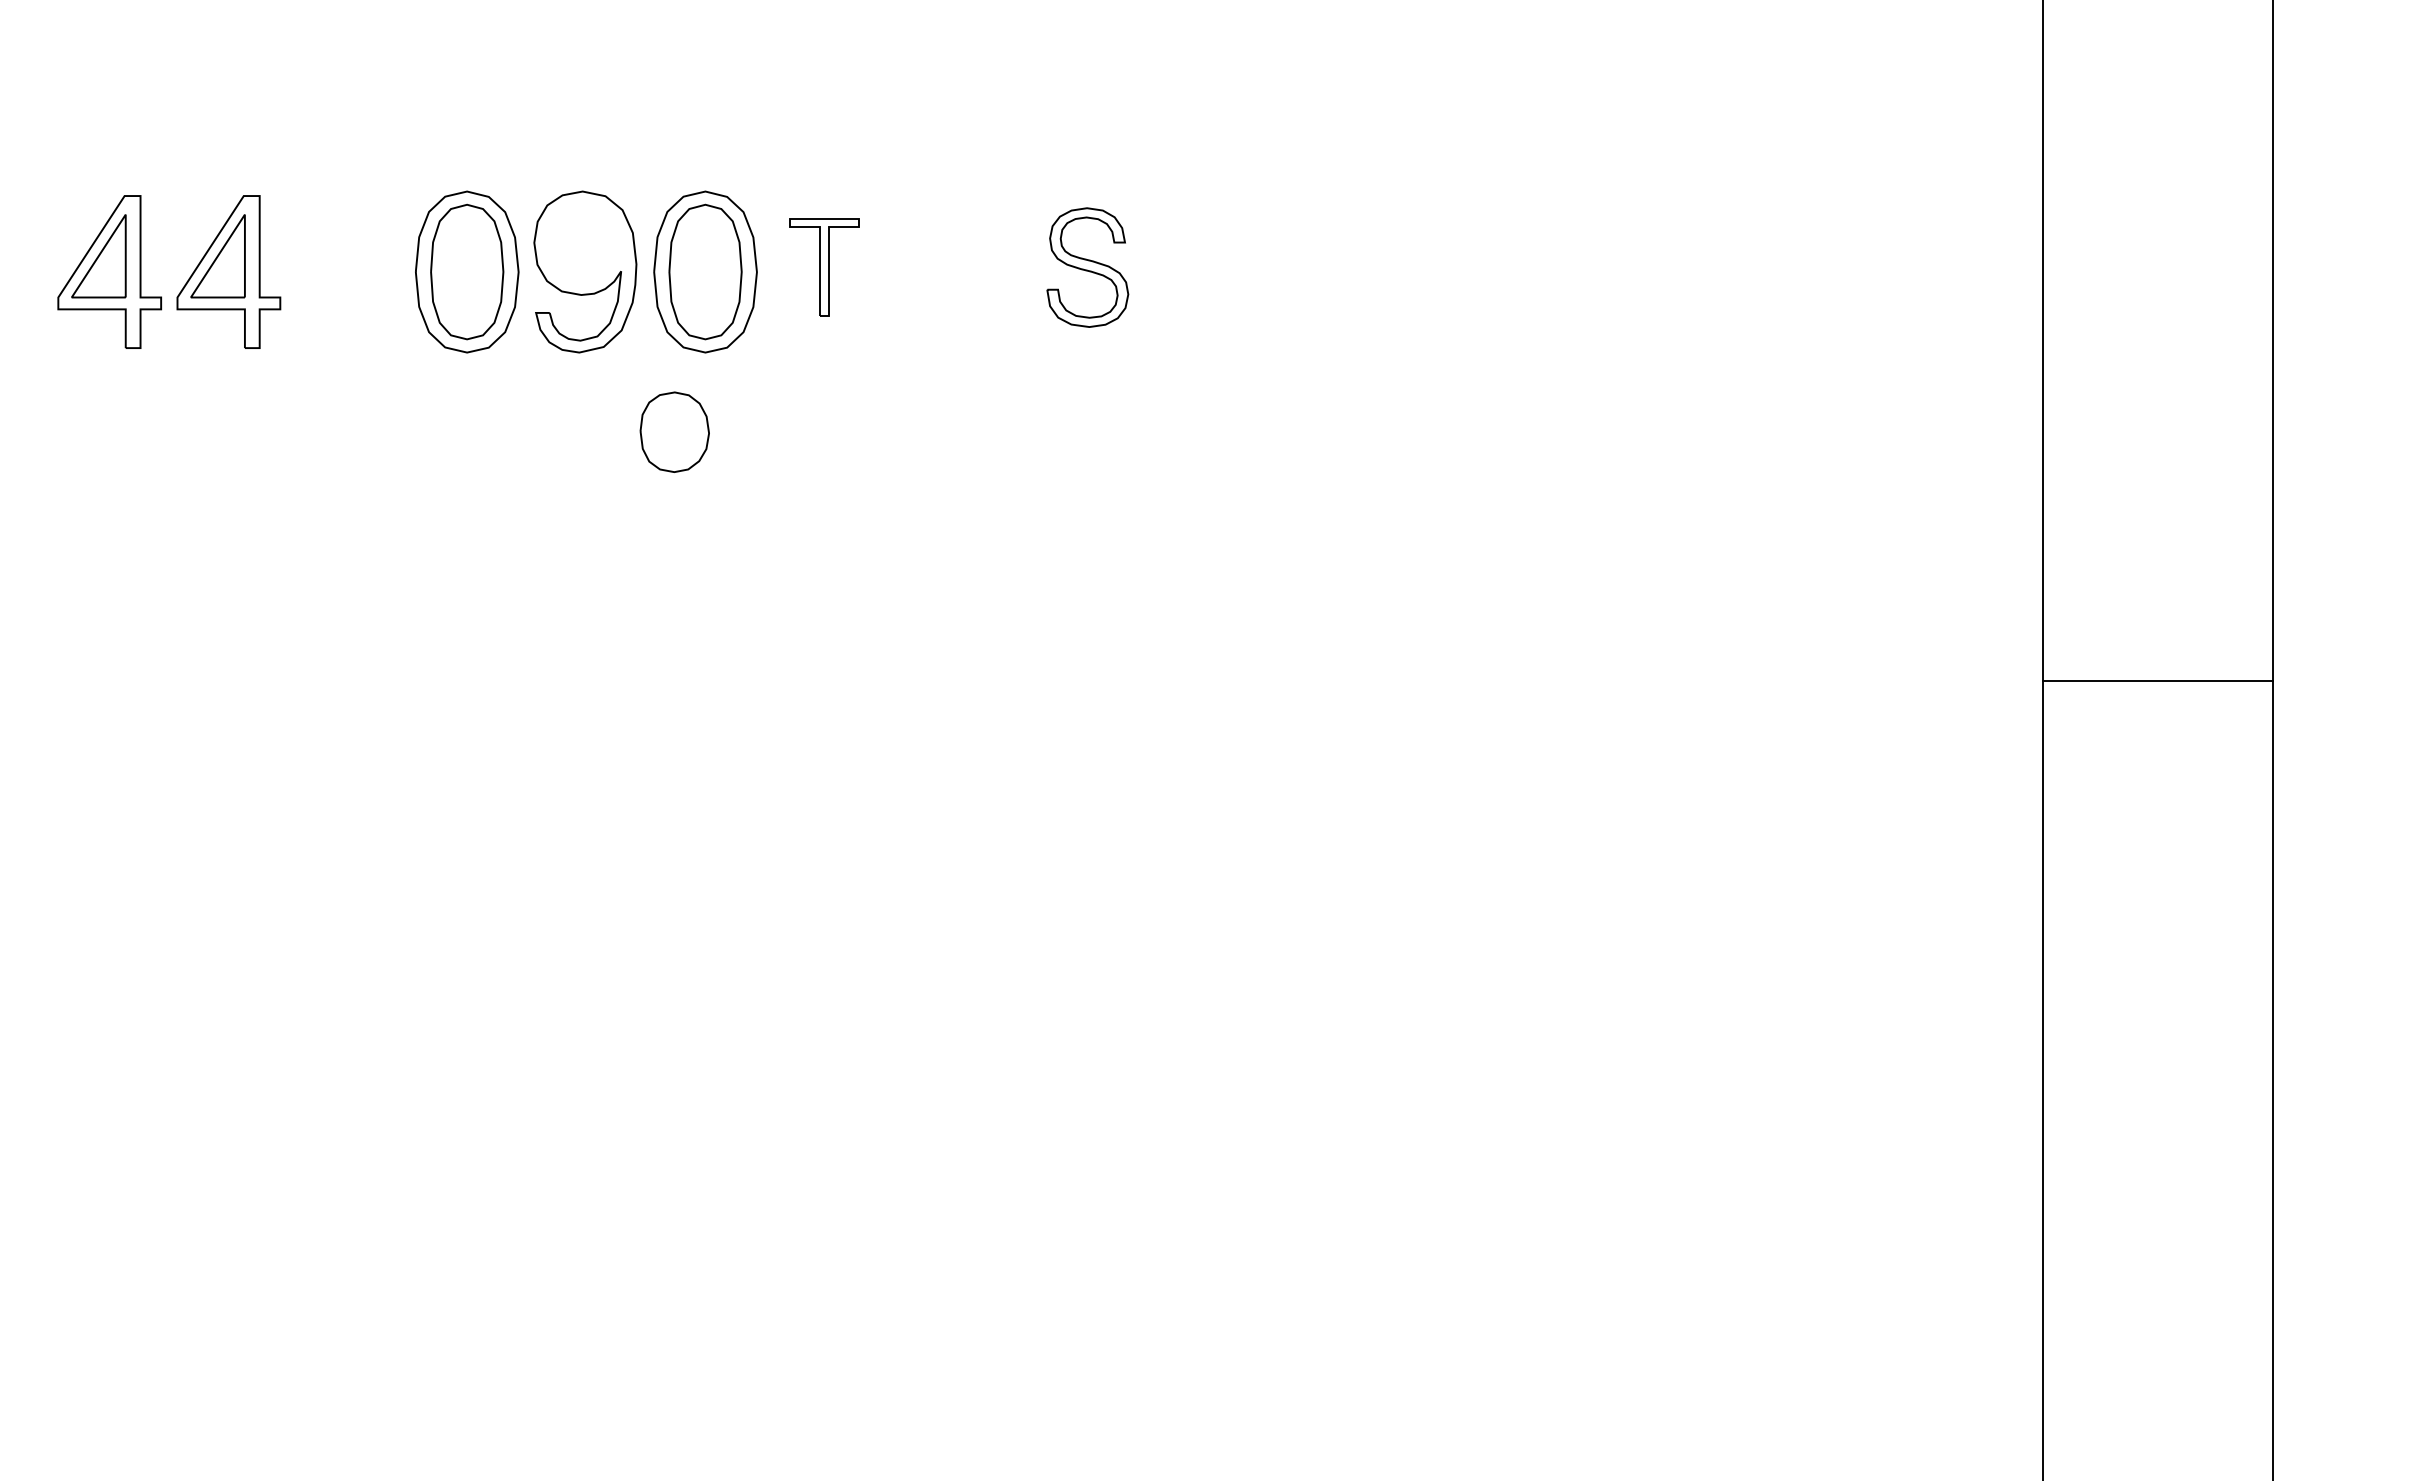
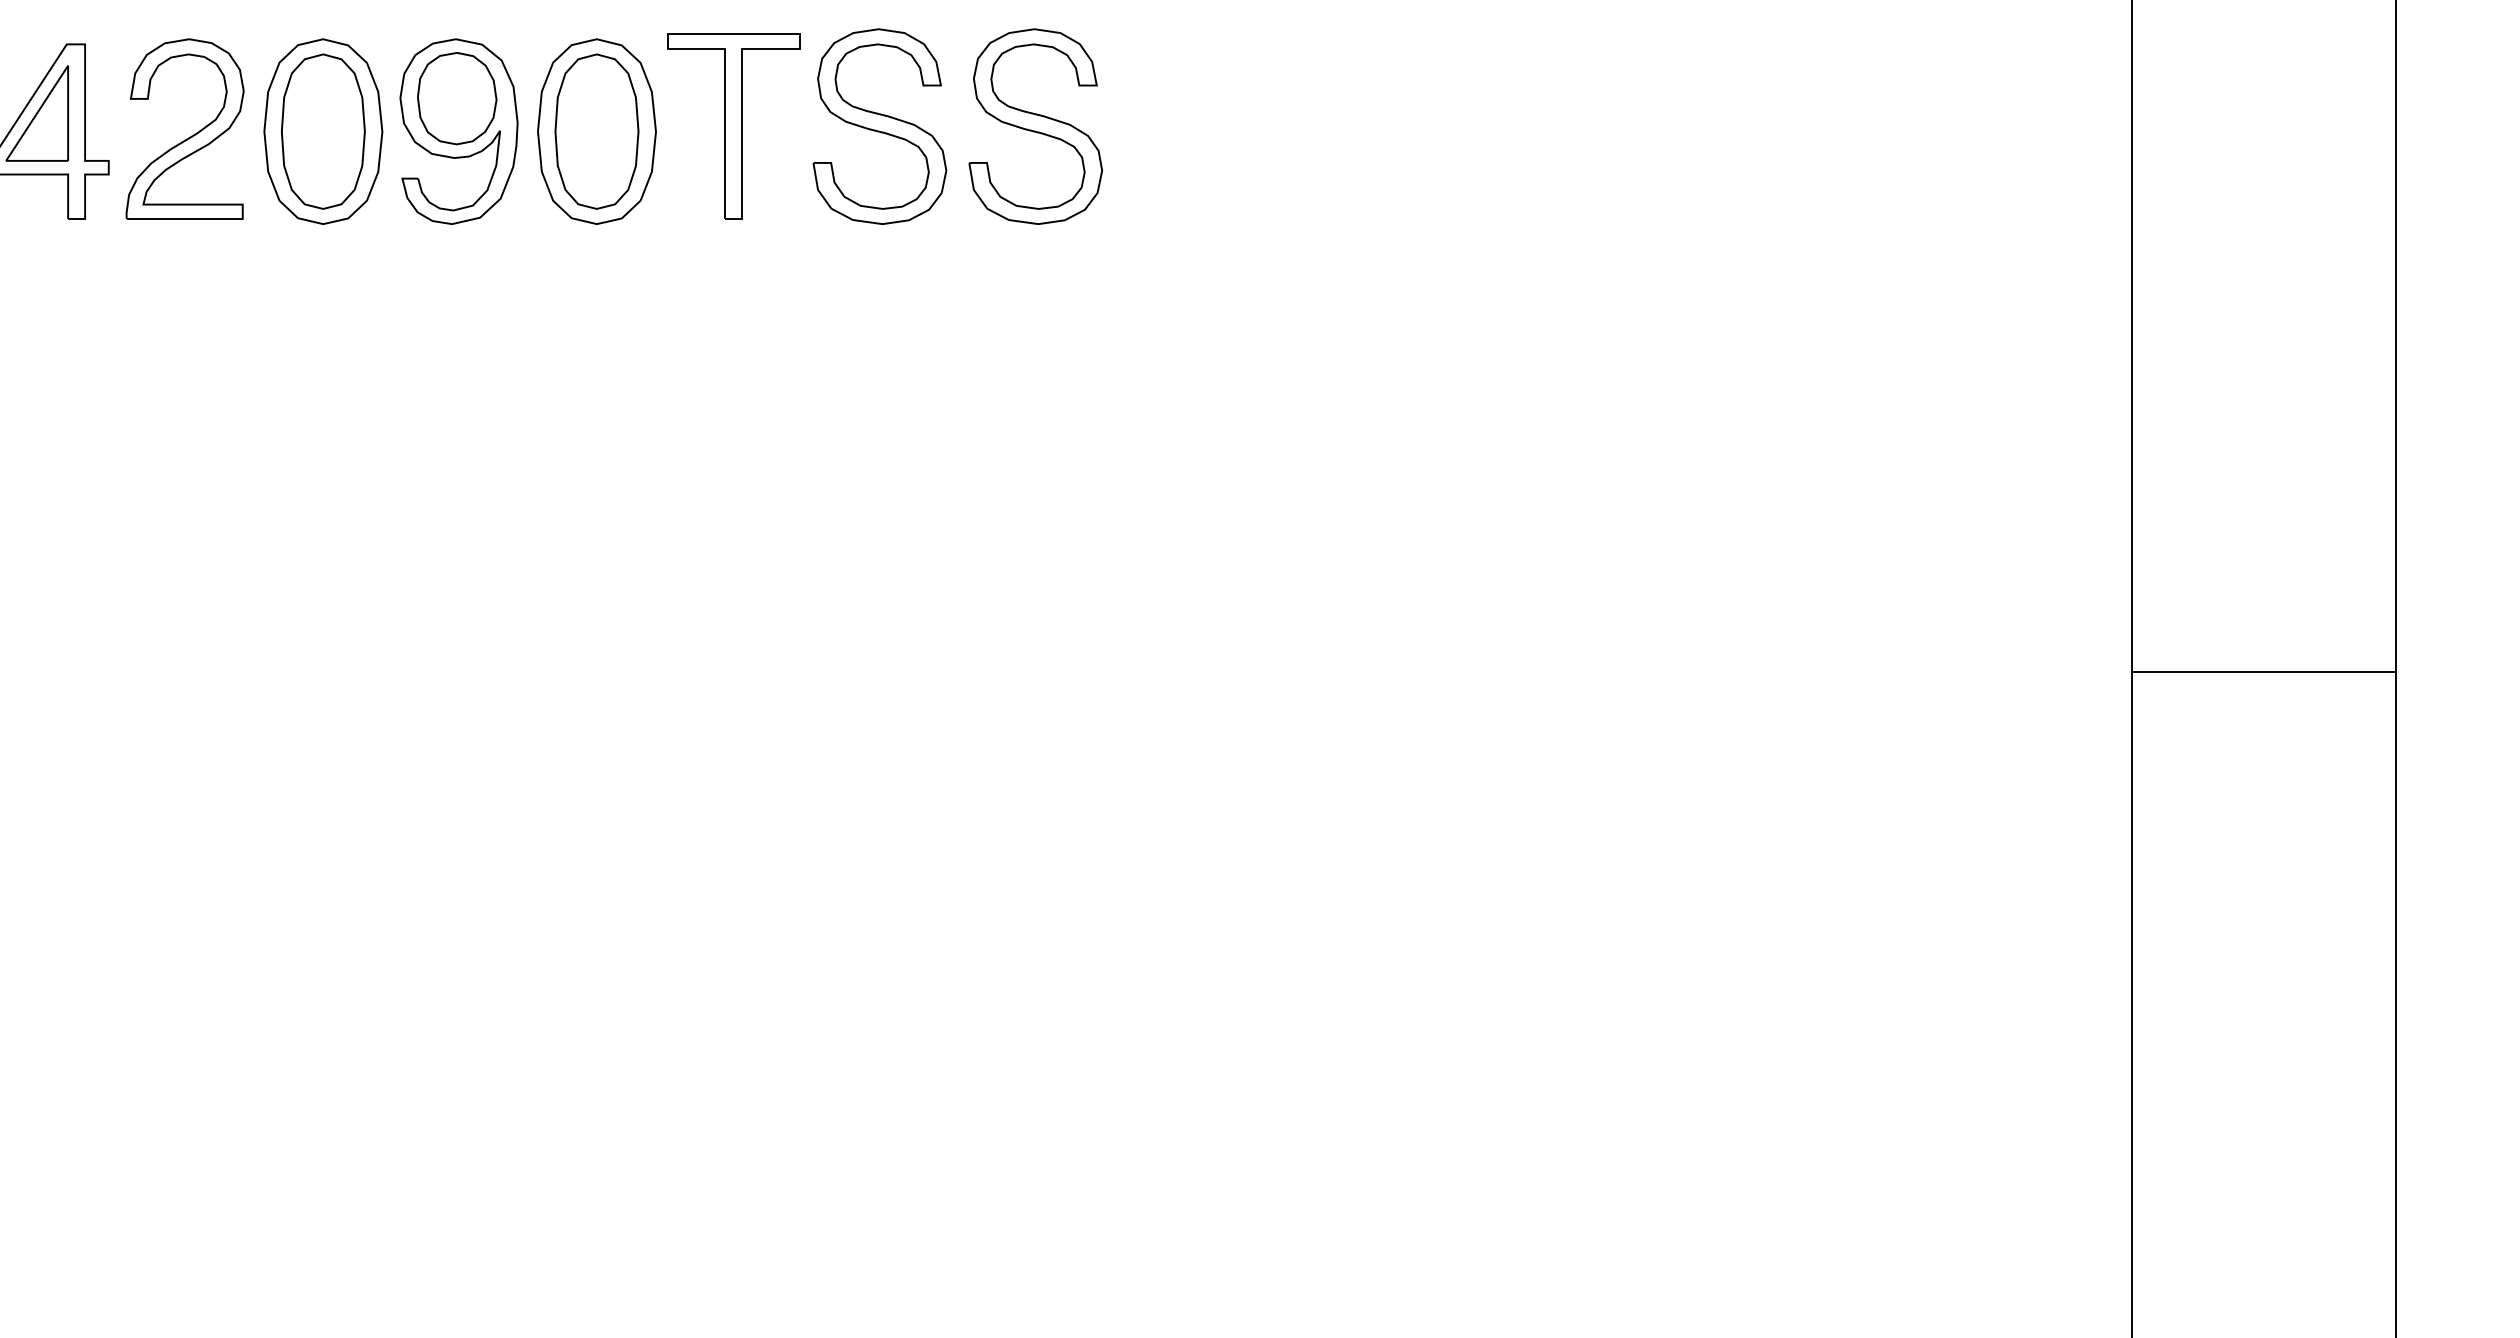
part: (824, 267) -> (733, 126), size x1.67
part: (951, 267) -> (879, 126), added
part: (1087, 267) -> (1035, 126), size x1.43
part: (350, 276) -> (189, 136), added
part: (674, 431) -> (456, 97), moved
line: (2157, 680) -> (2263, 671), moved

